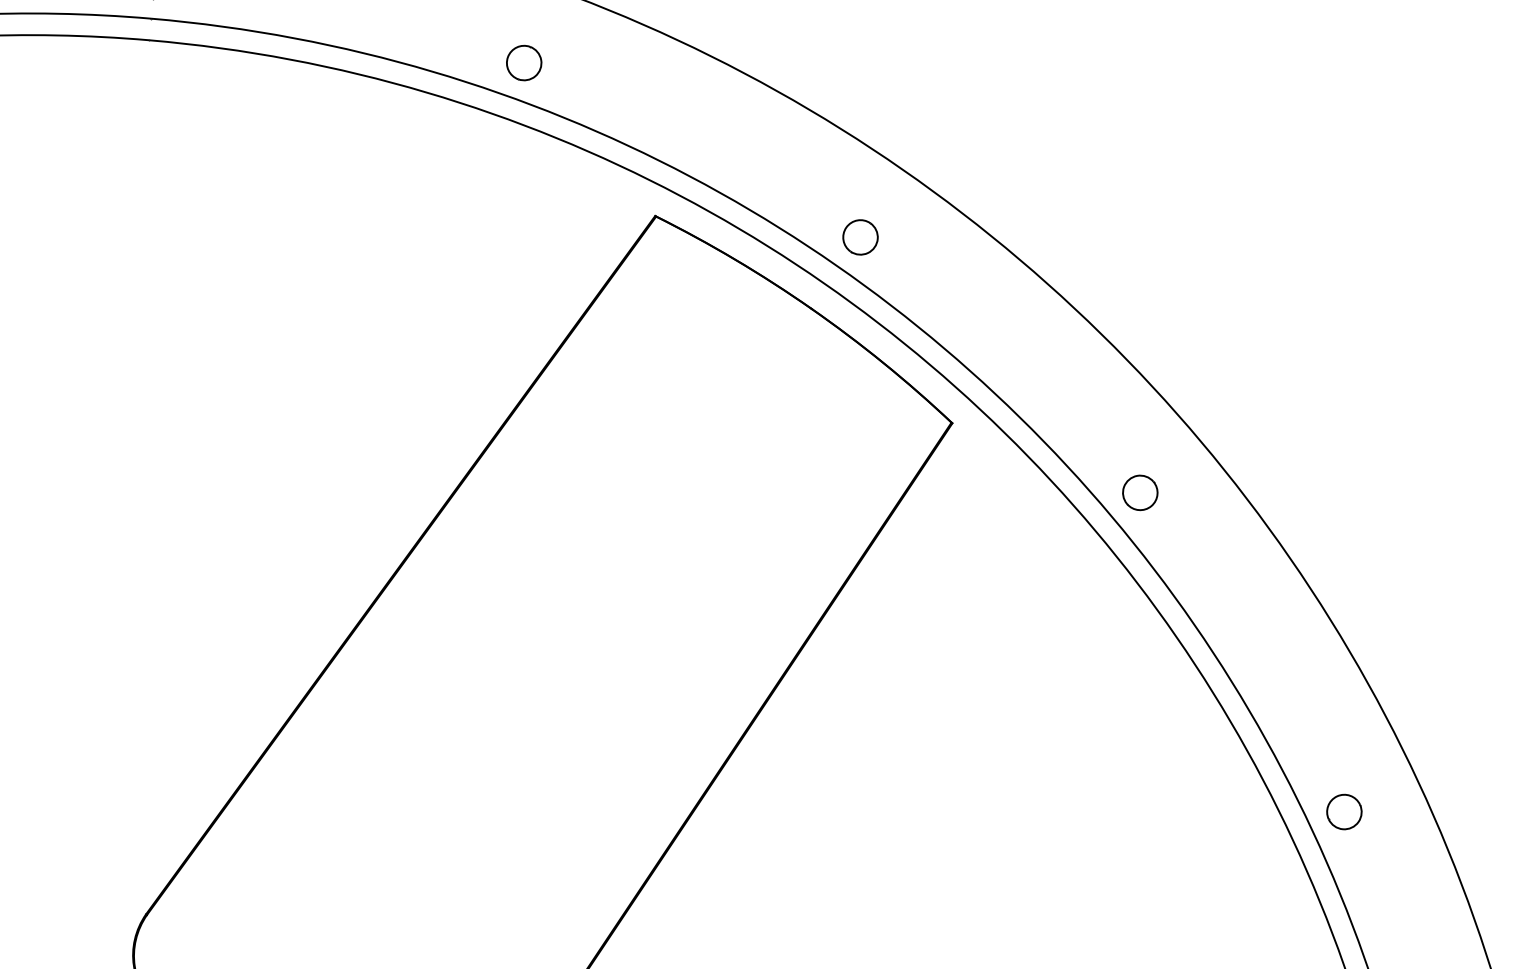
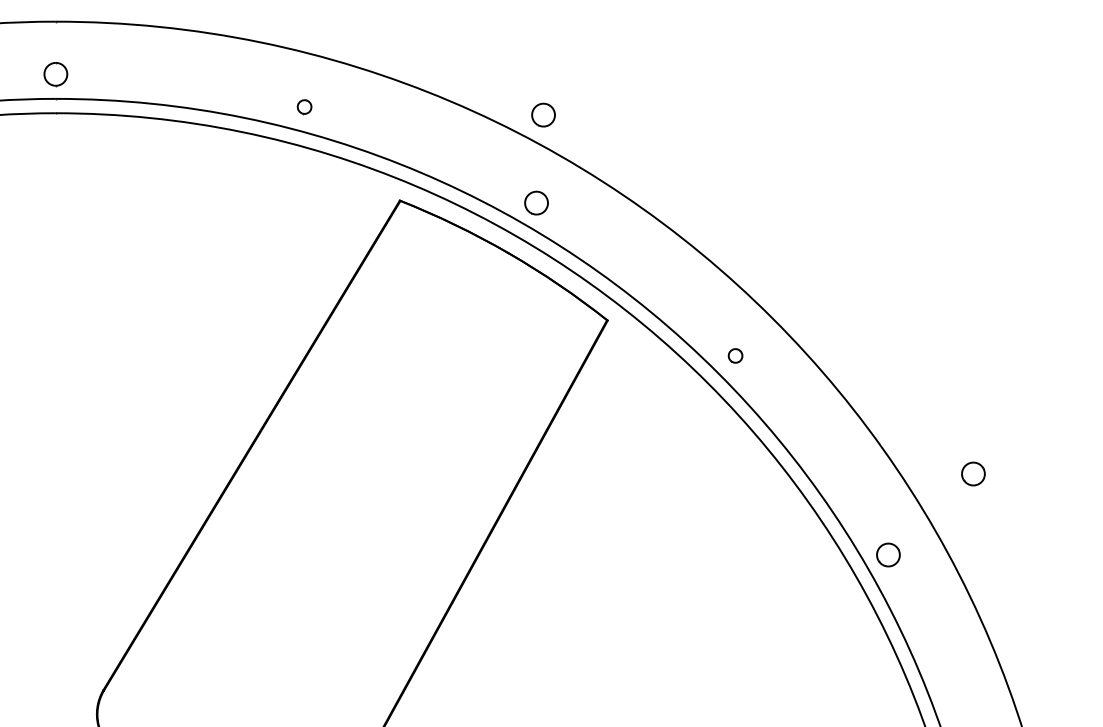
part: (523, 62) -> (304, 106), size x0.6
part: (882, 105) -> (543, 114), added
part: (1140, 492) -> (735, 355), size x0.6
part: (1482, 700) -> (973, 473), added

